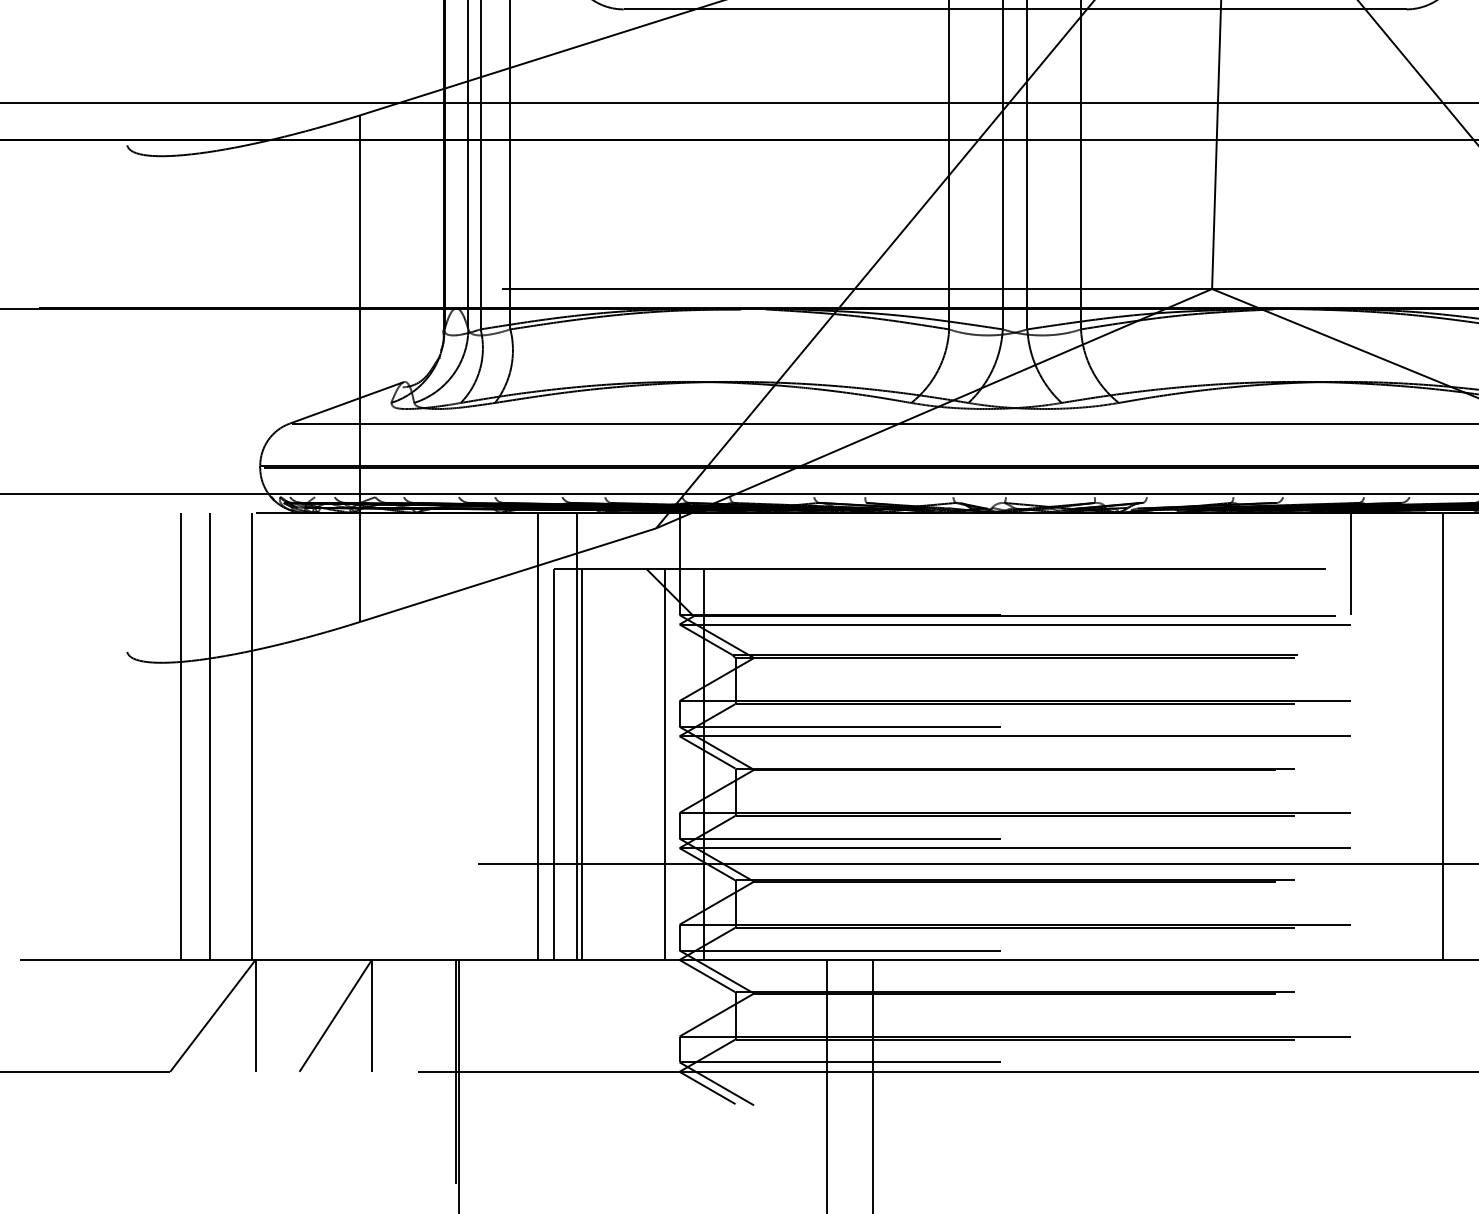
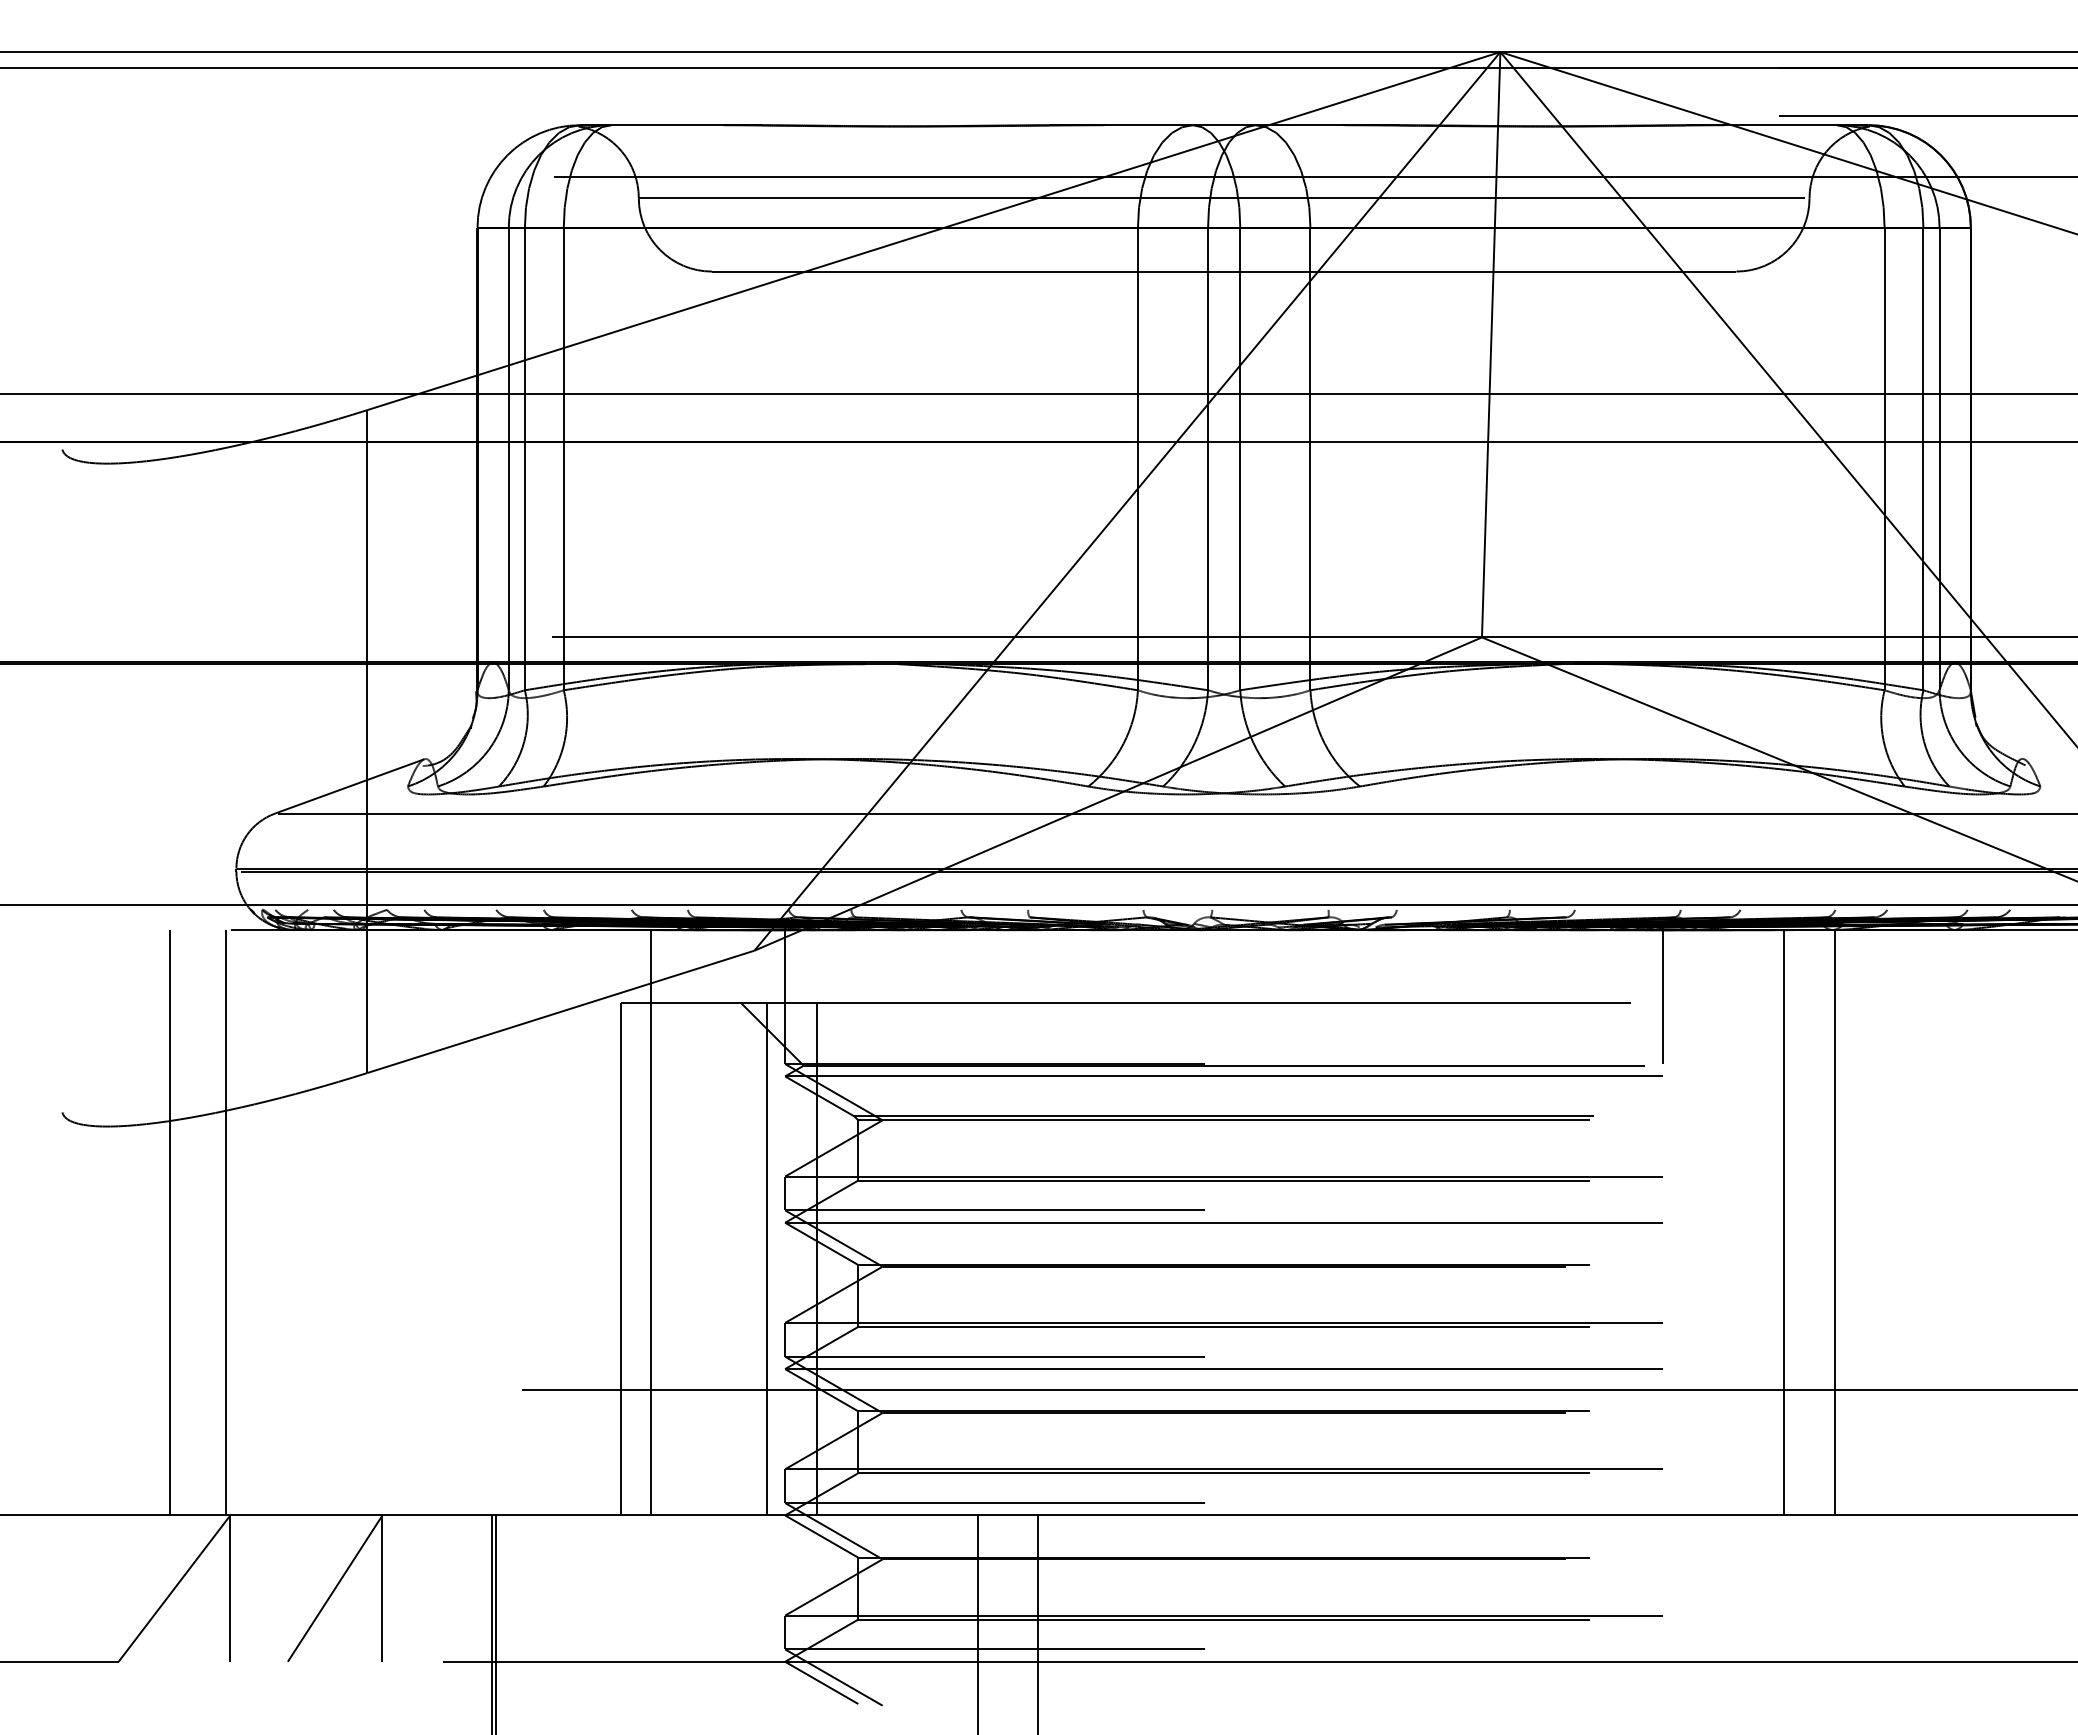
line: (180, 736) -> (132, 1222), removed
line: (537, 736) -> (599, 1222), removed
line: (582, 764) -> (657, 1259), removed

